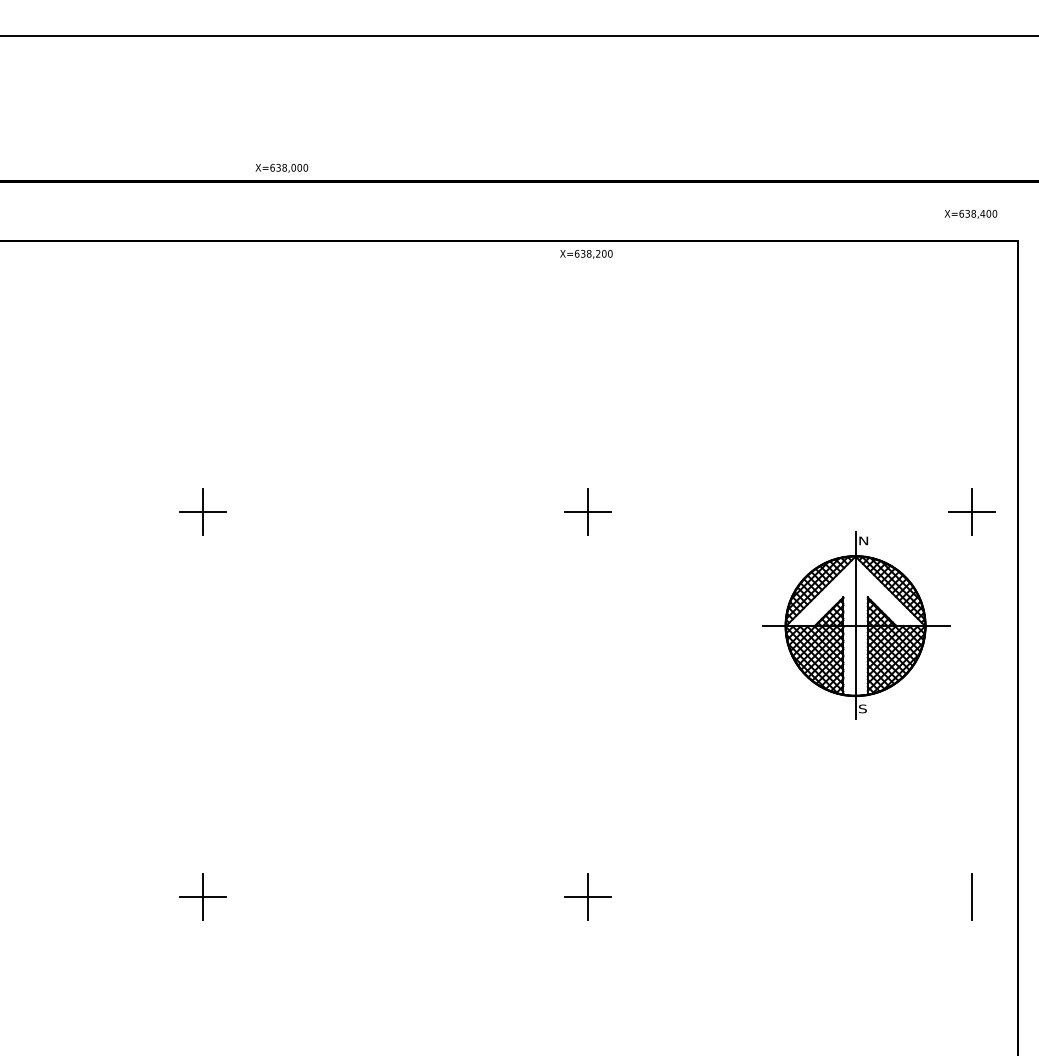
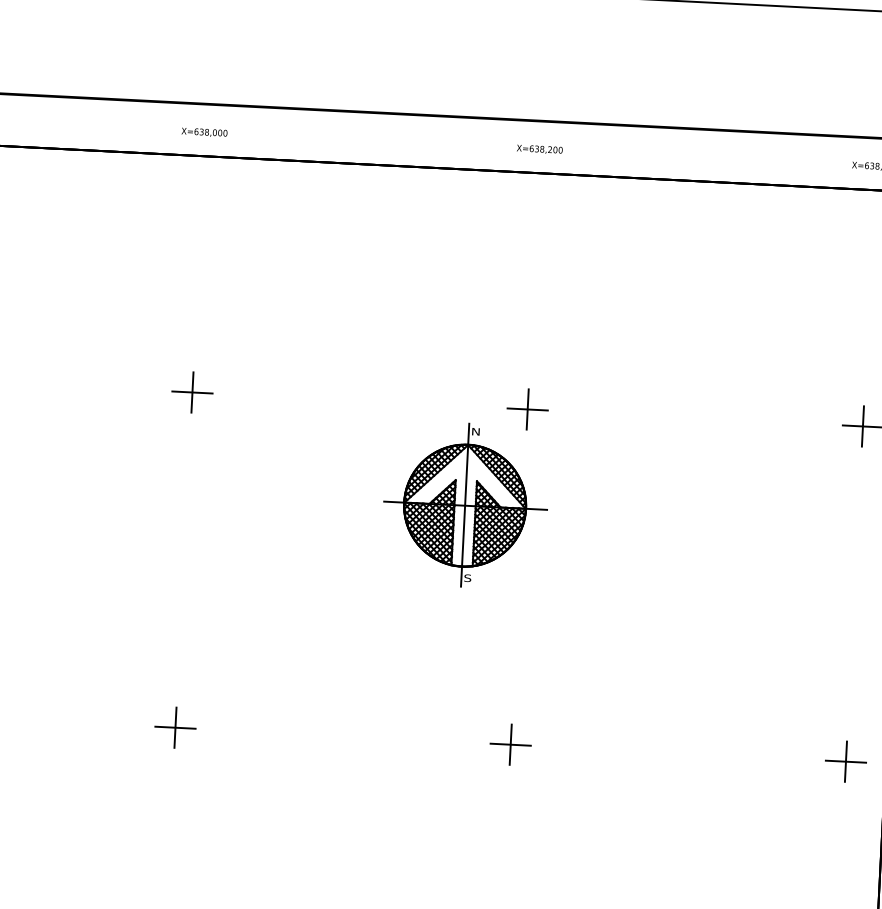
text: (281, 168) -> (204, 132), moved
text: (586, 254) -> (539, 149), moved
part: (856, 625) -> (465, 505), moved
line: (972, 896) -> (846, 761), added

